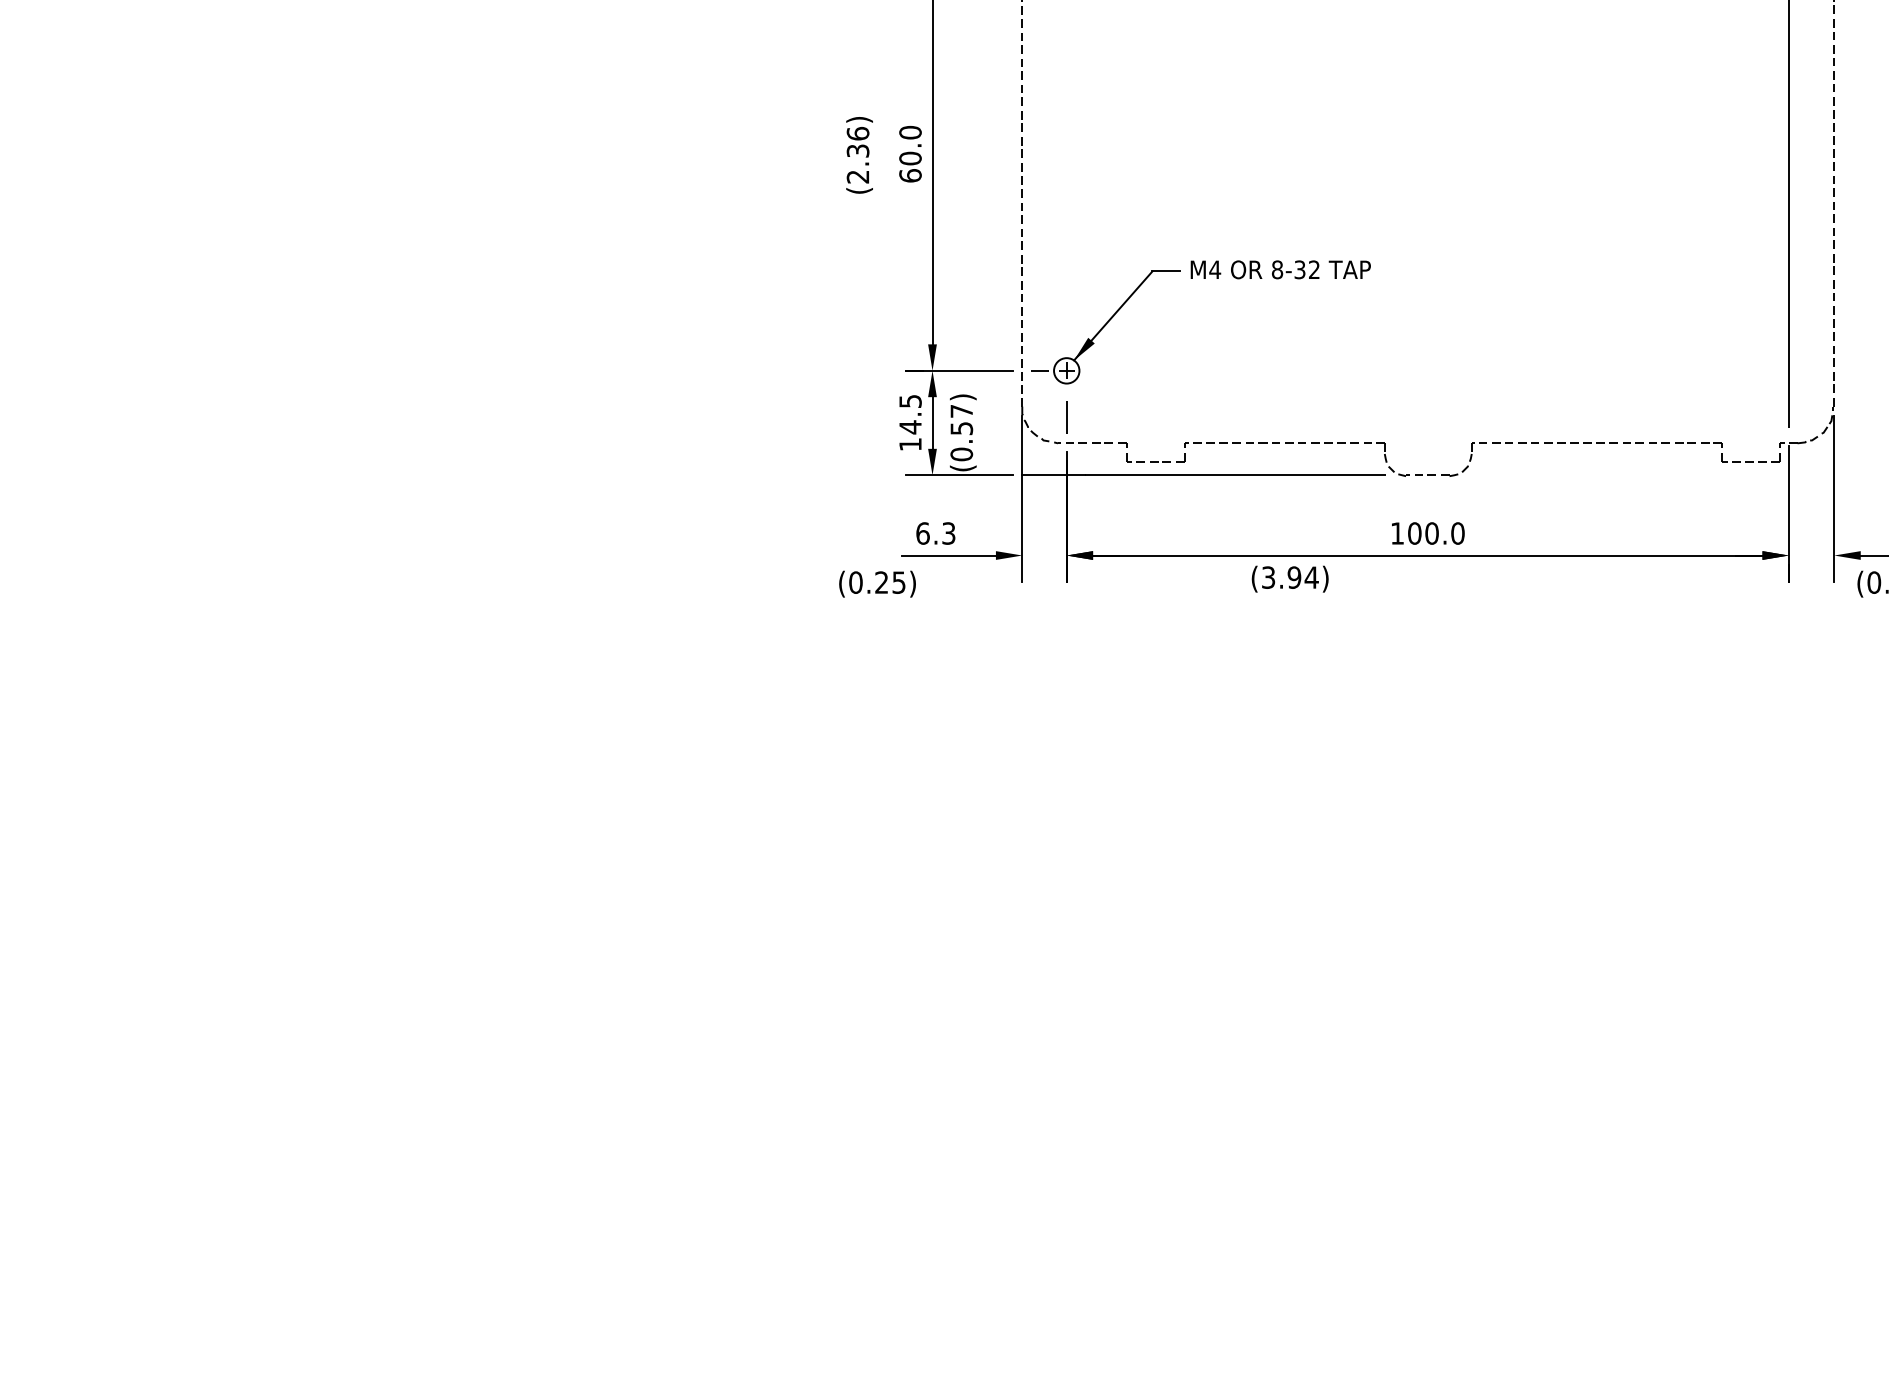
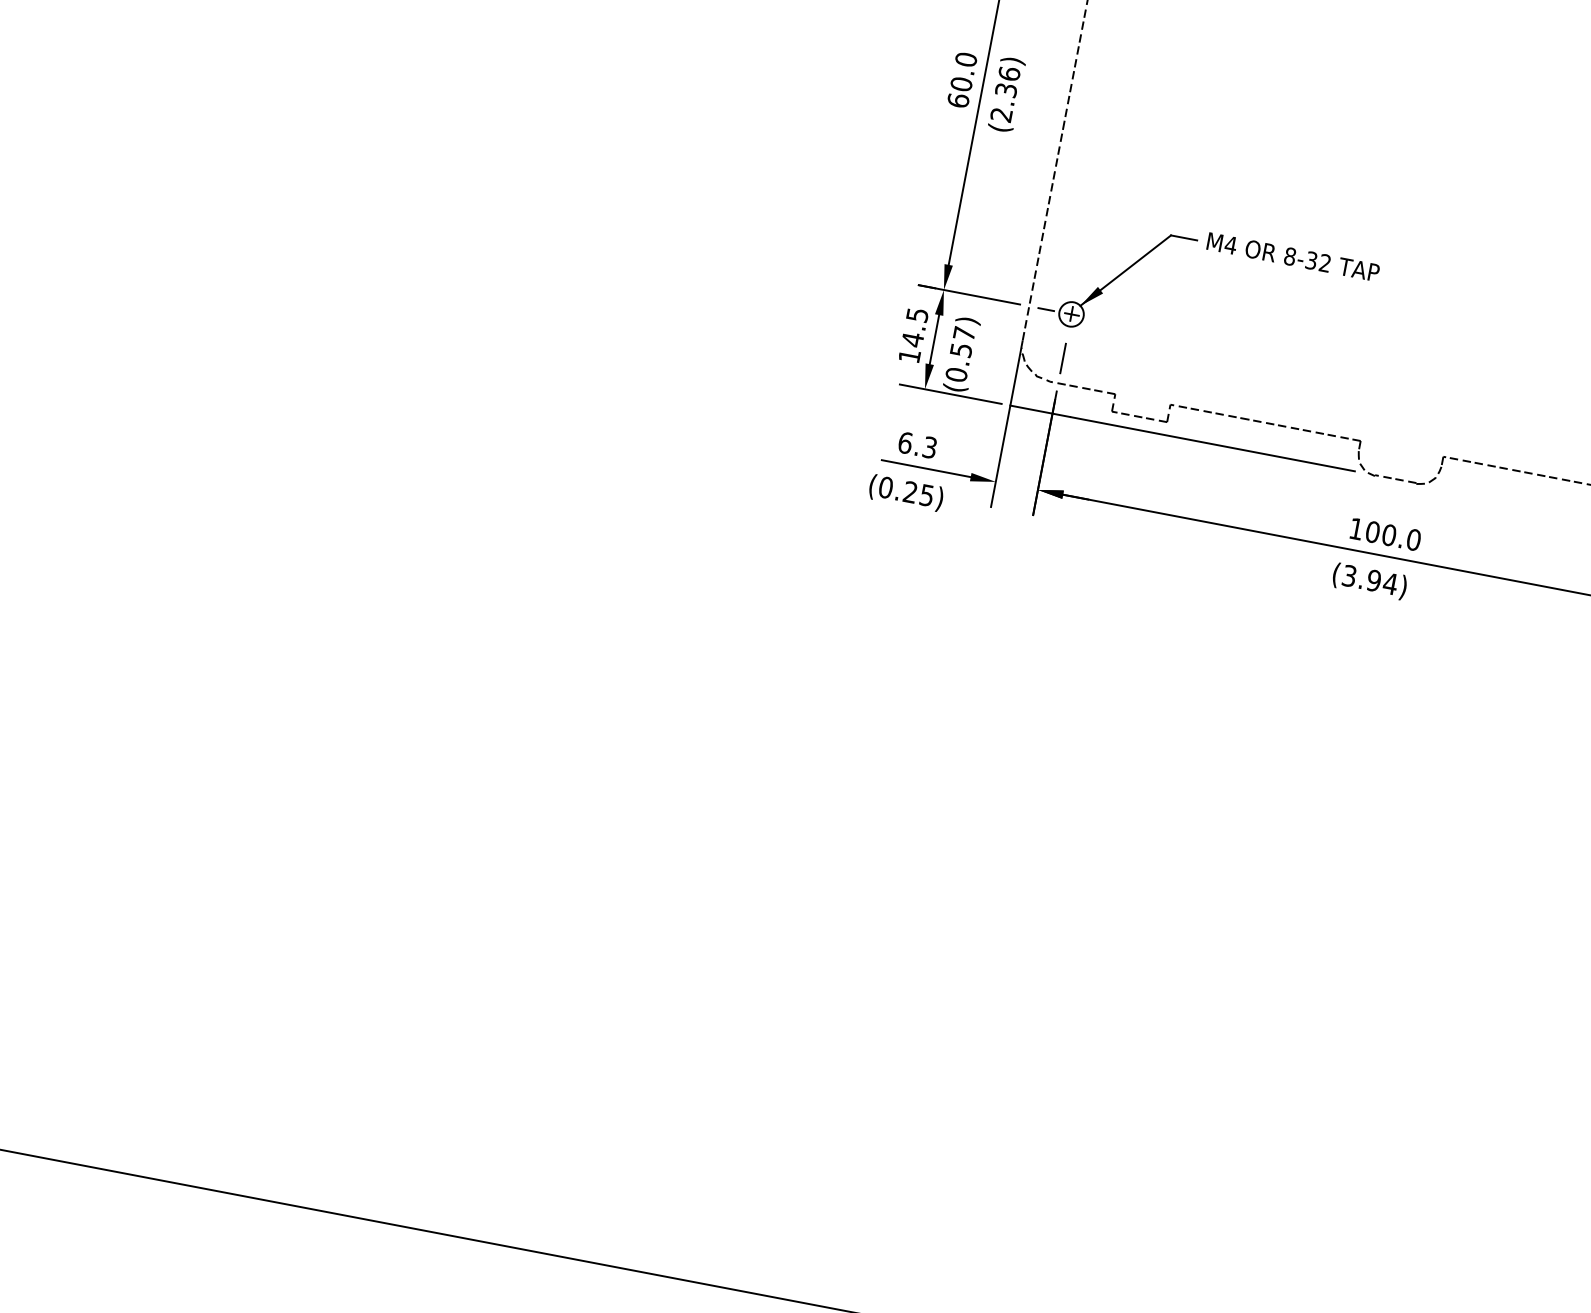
text: (859, 155) -> (1006, 94), moved
text: (1289, 578) -> (1369, 580), moved
text: (877, 583) -> (906, 492), moved

